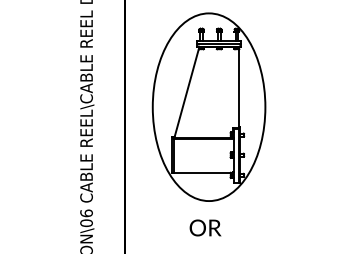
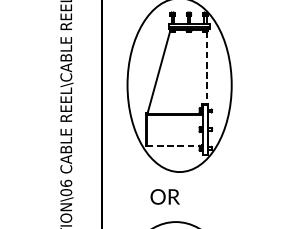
line: (238, 88) -> (206, 67), solid -> dashed
line: (202, 173) -> (173, 146), solid -> dashed
text: (205, 227) -> (165, 196), moved

